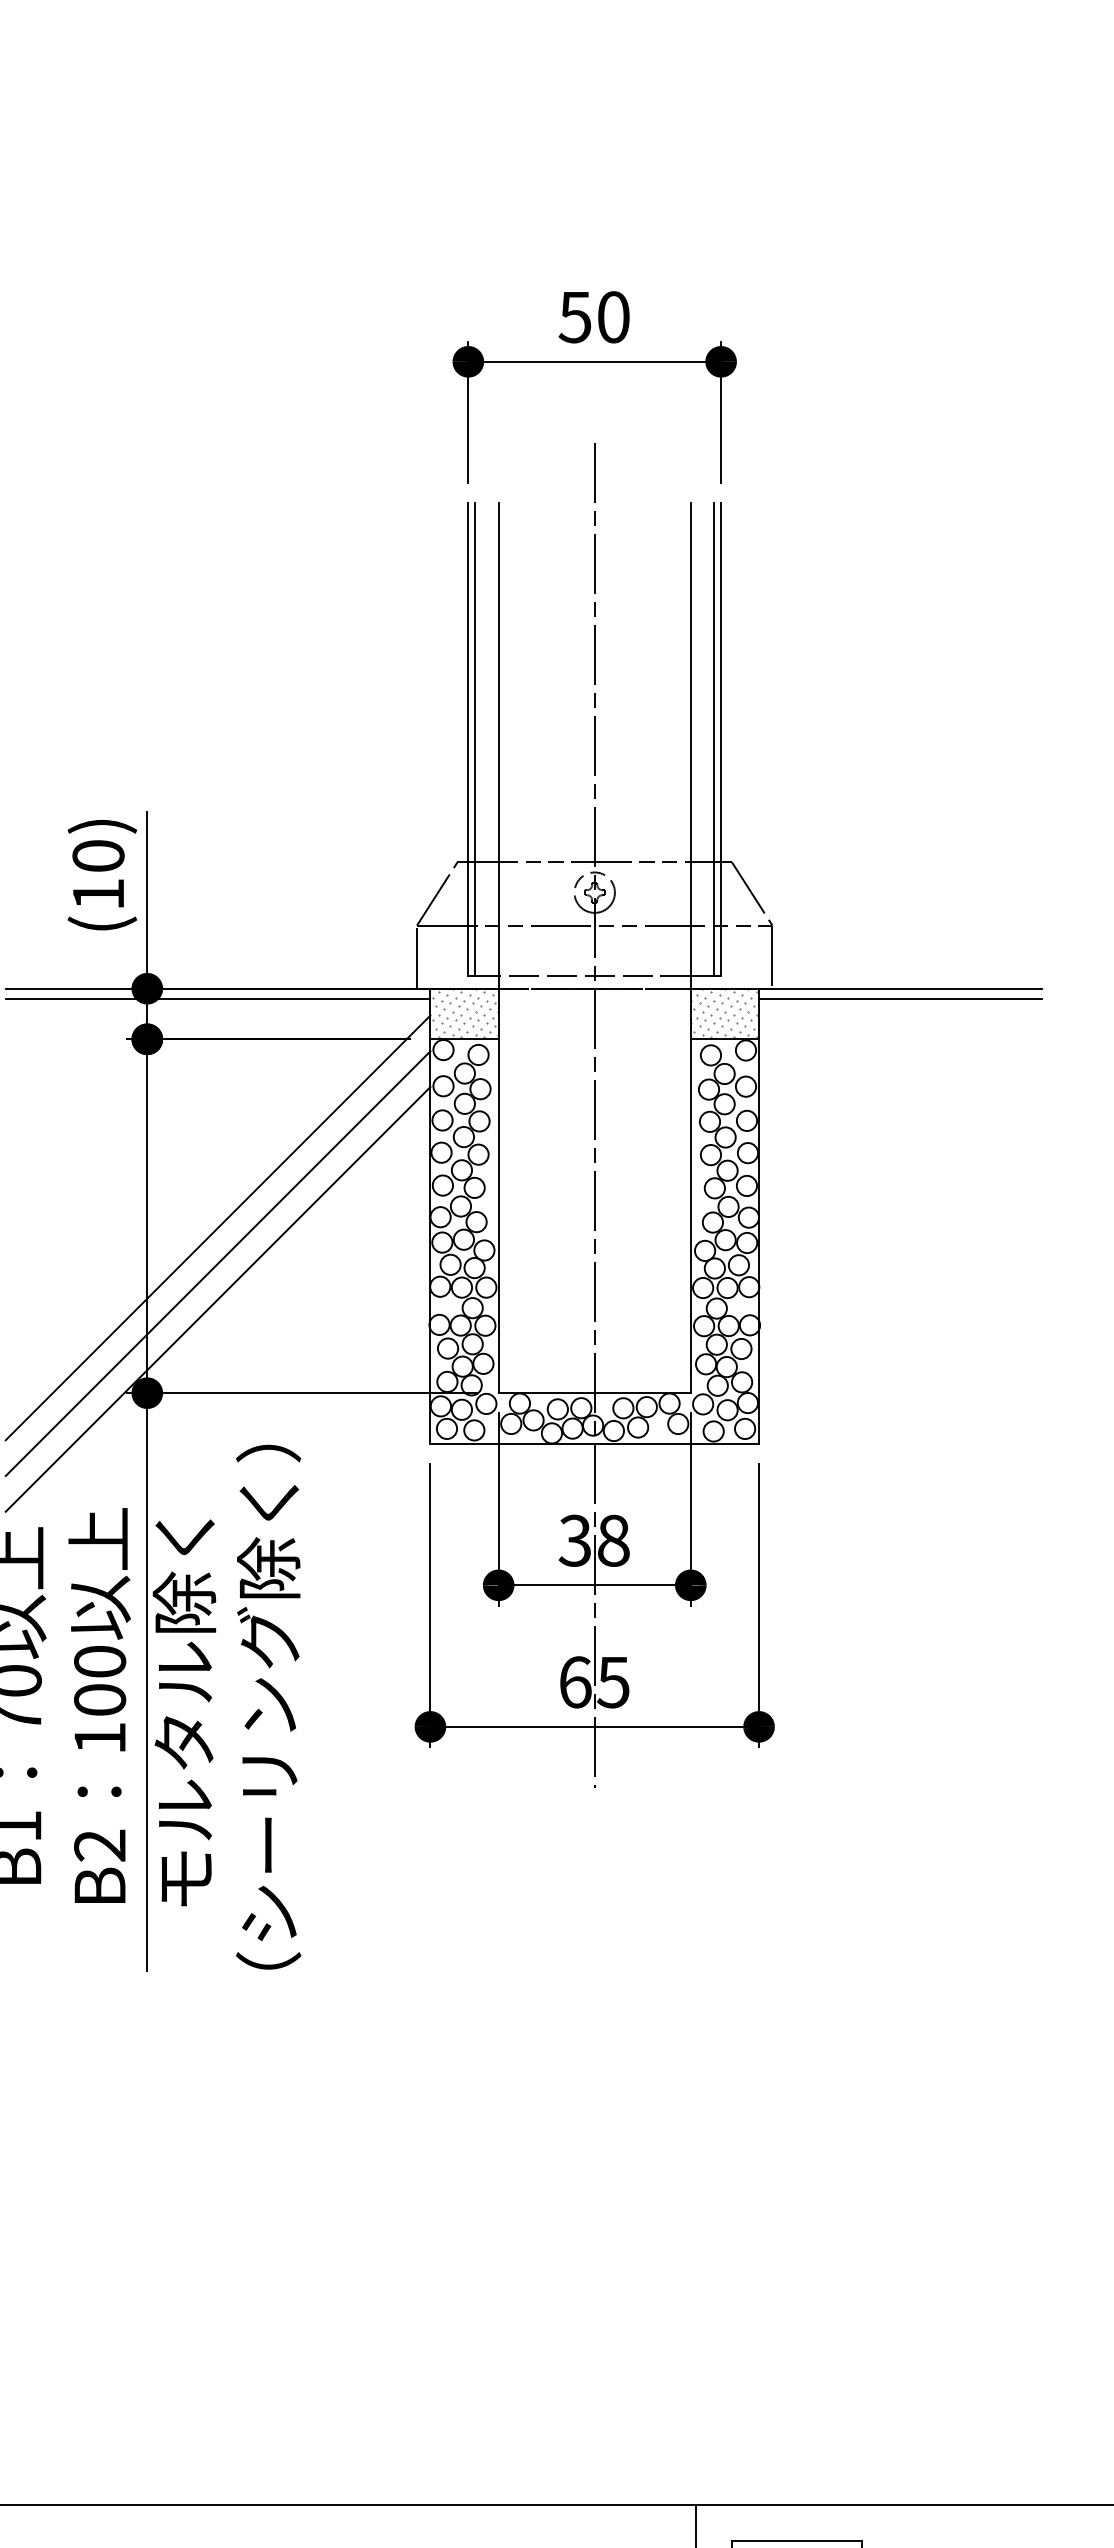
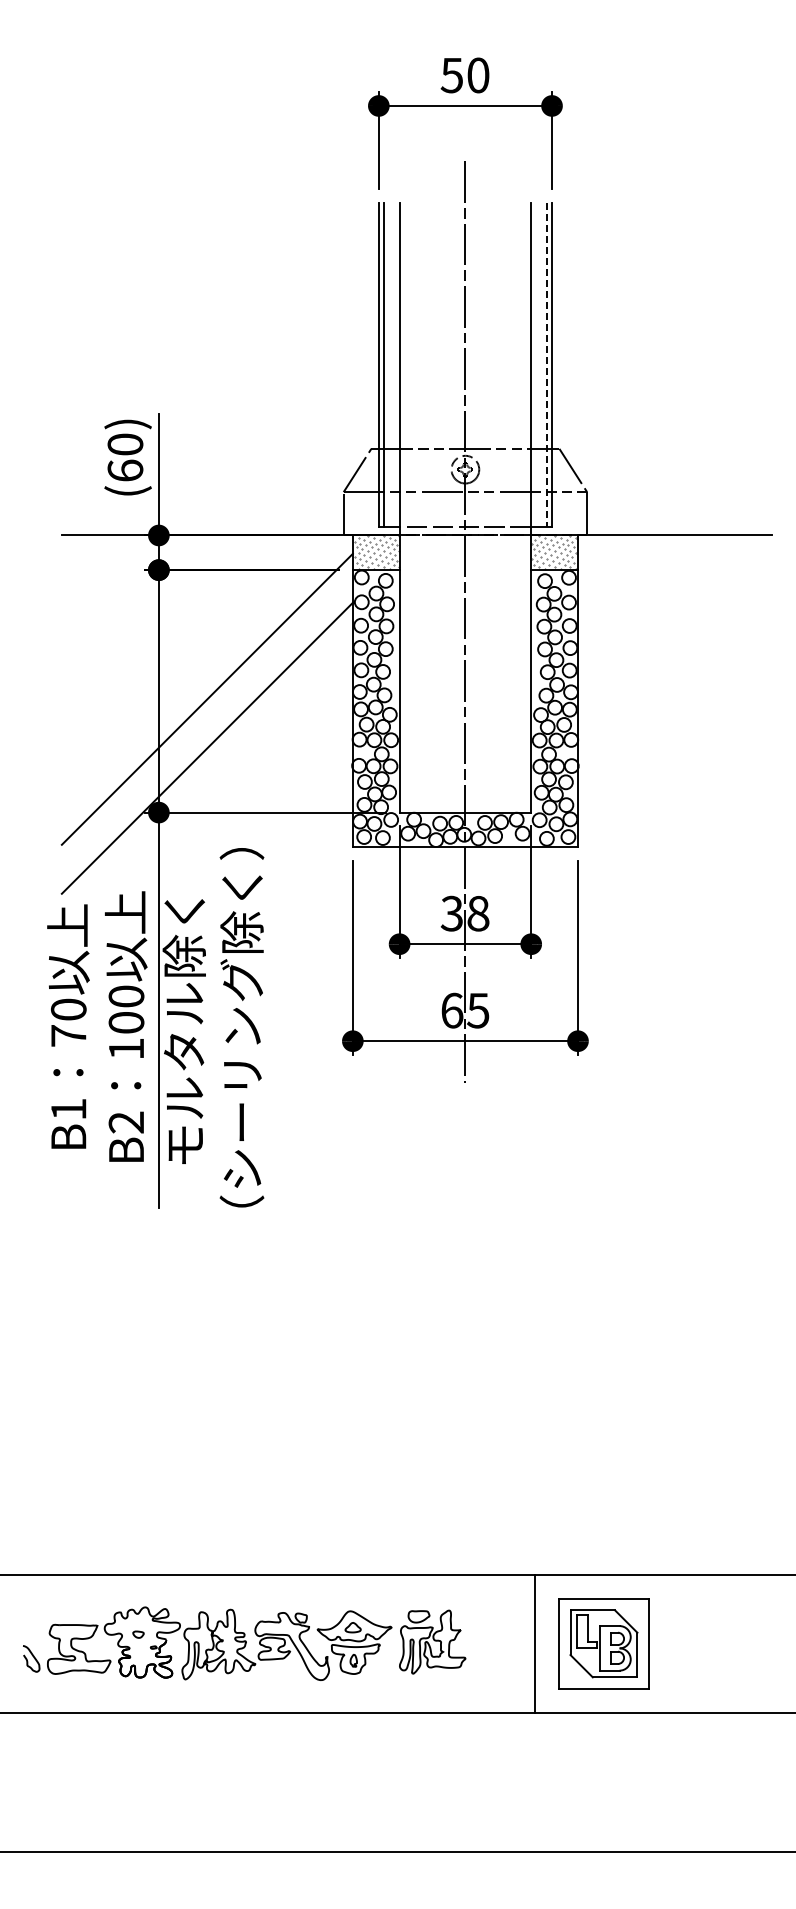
line: (714, 740) -> (547, 365), solid -> dashed
text: (98, 893) -> (125, 470), (10) -> (60)
line: (216, 998) -> (206, 542), removed
line: (899, 998) -> (674, 542), removed
line: (216, 1263) -> (206, 723), removed

